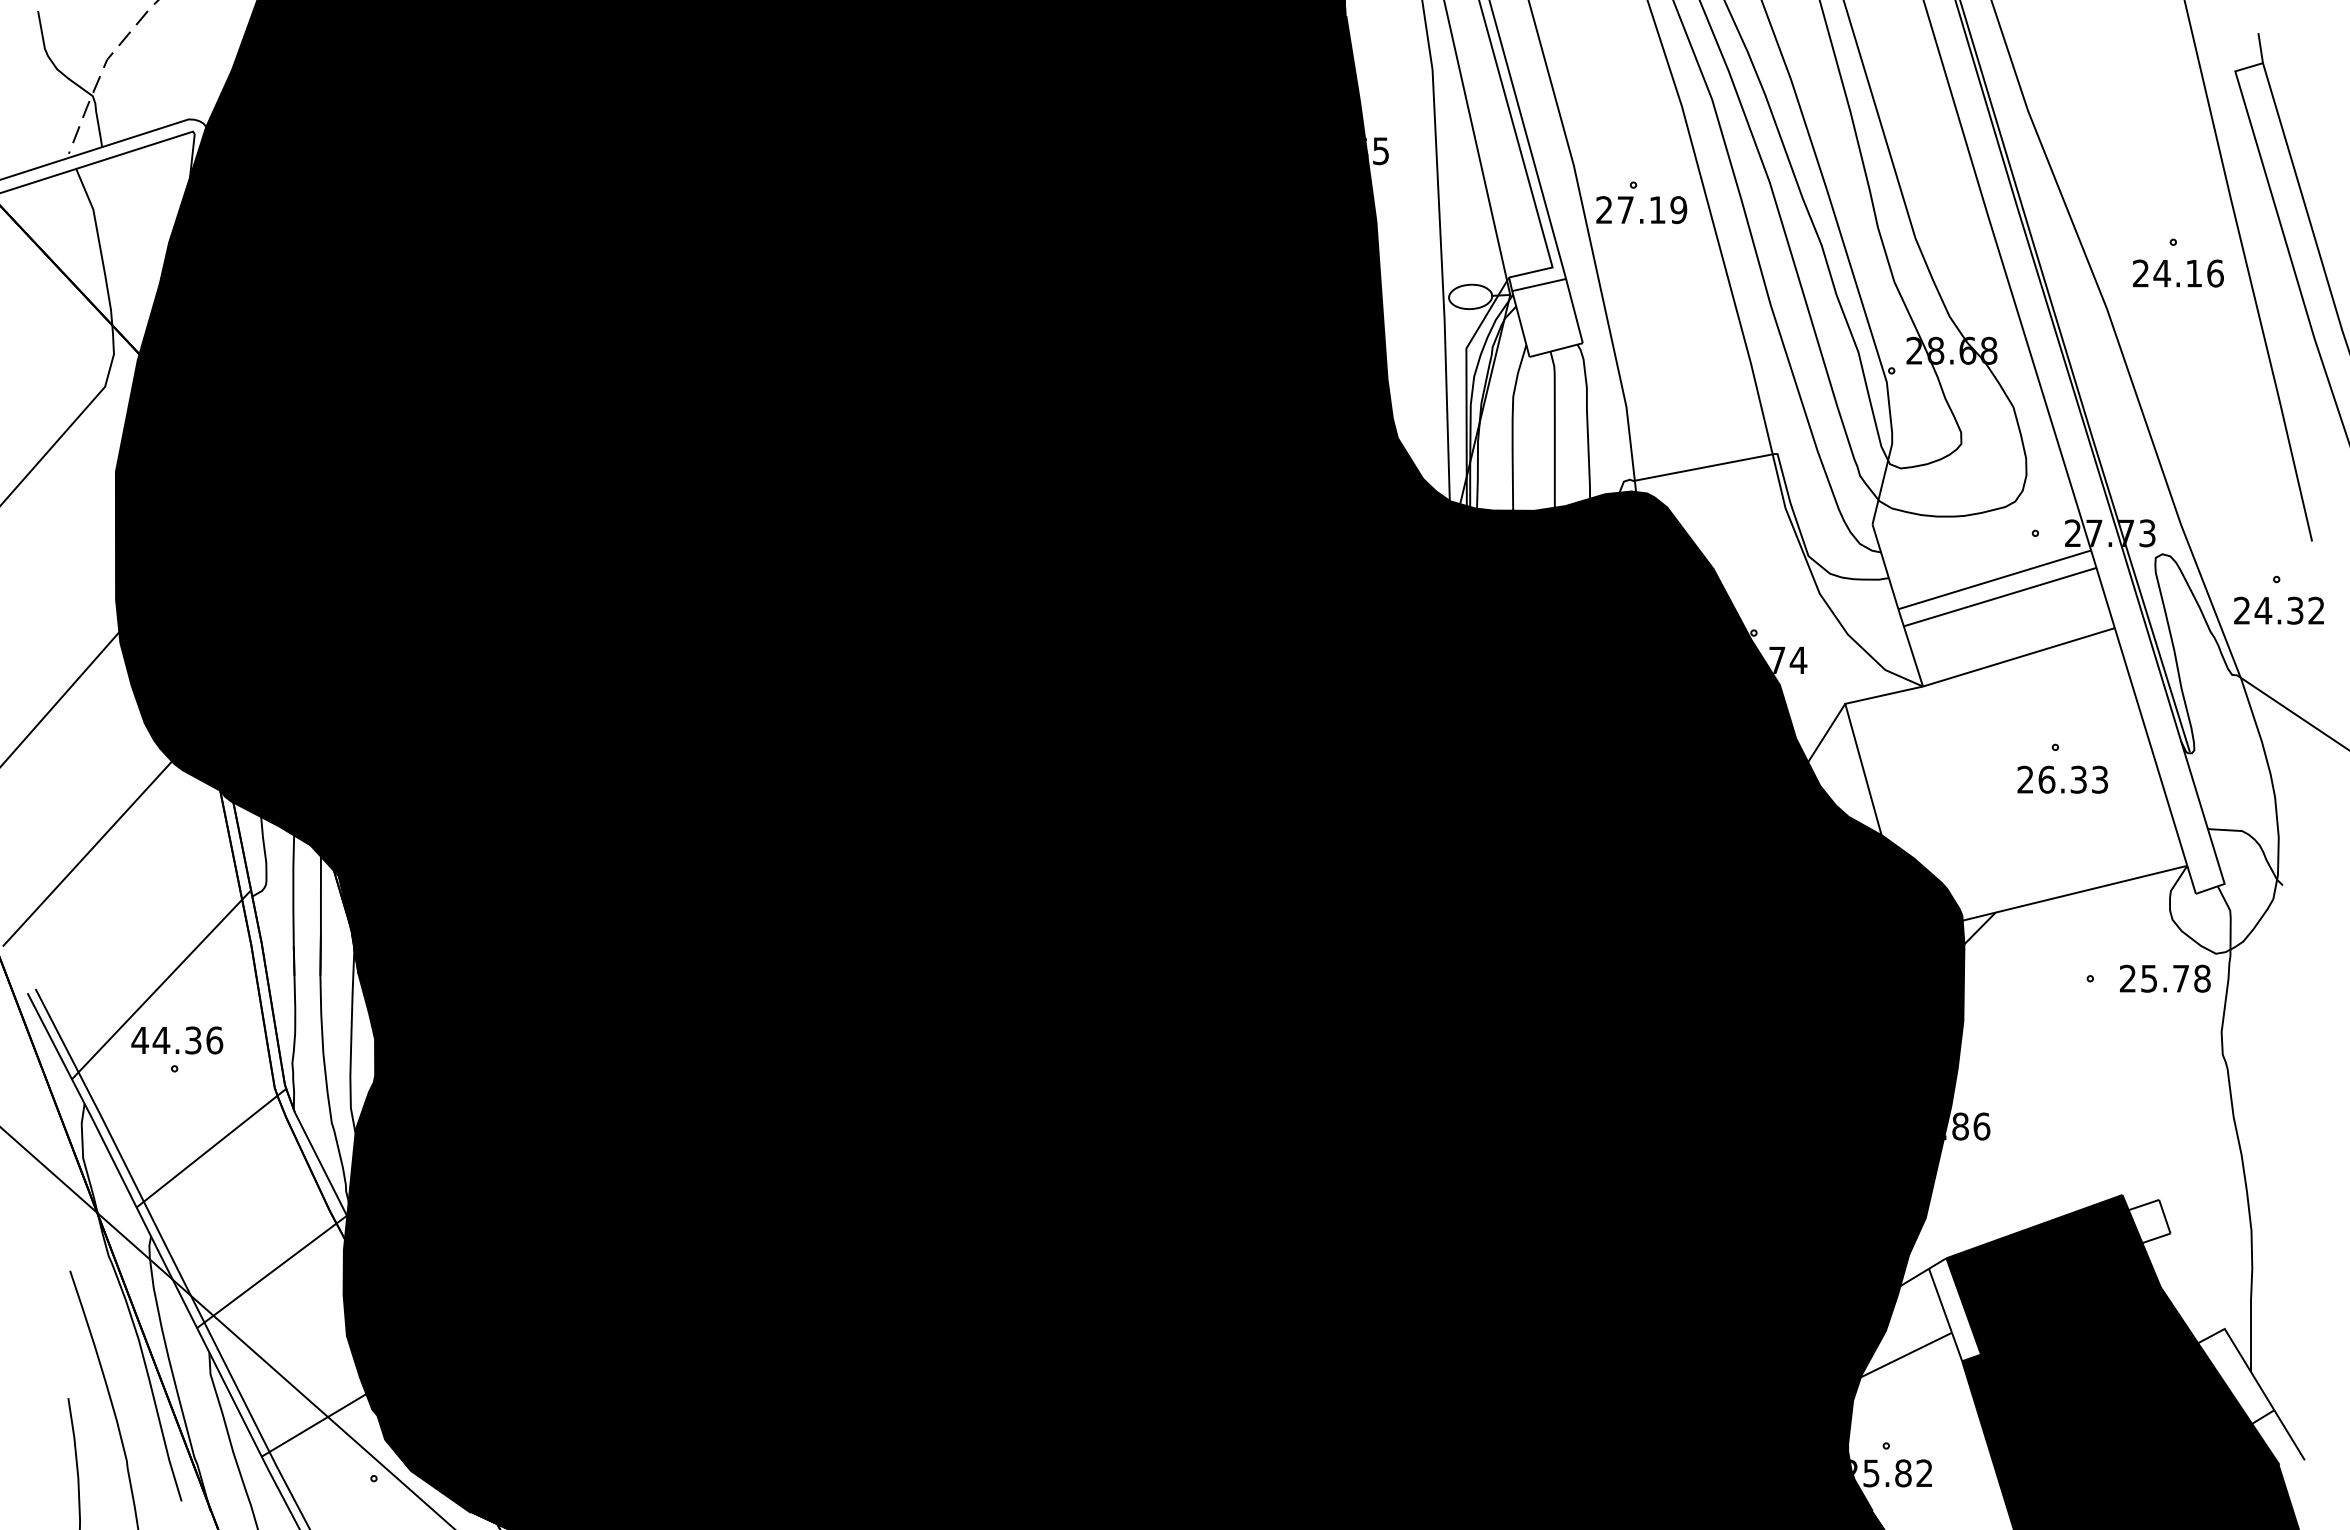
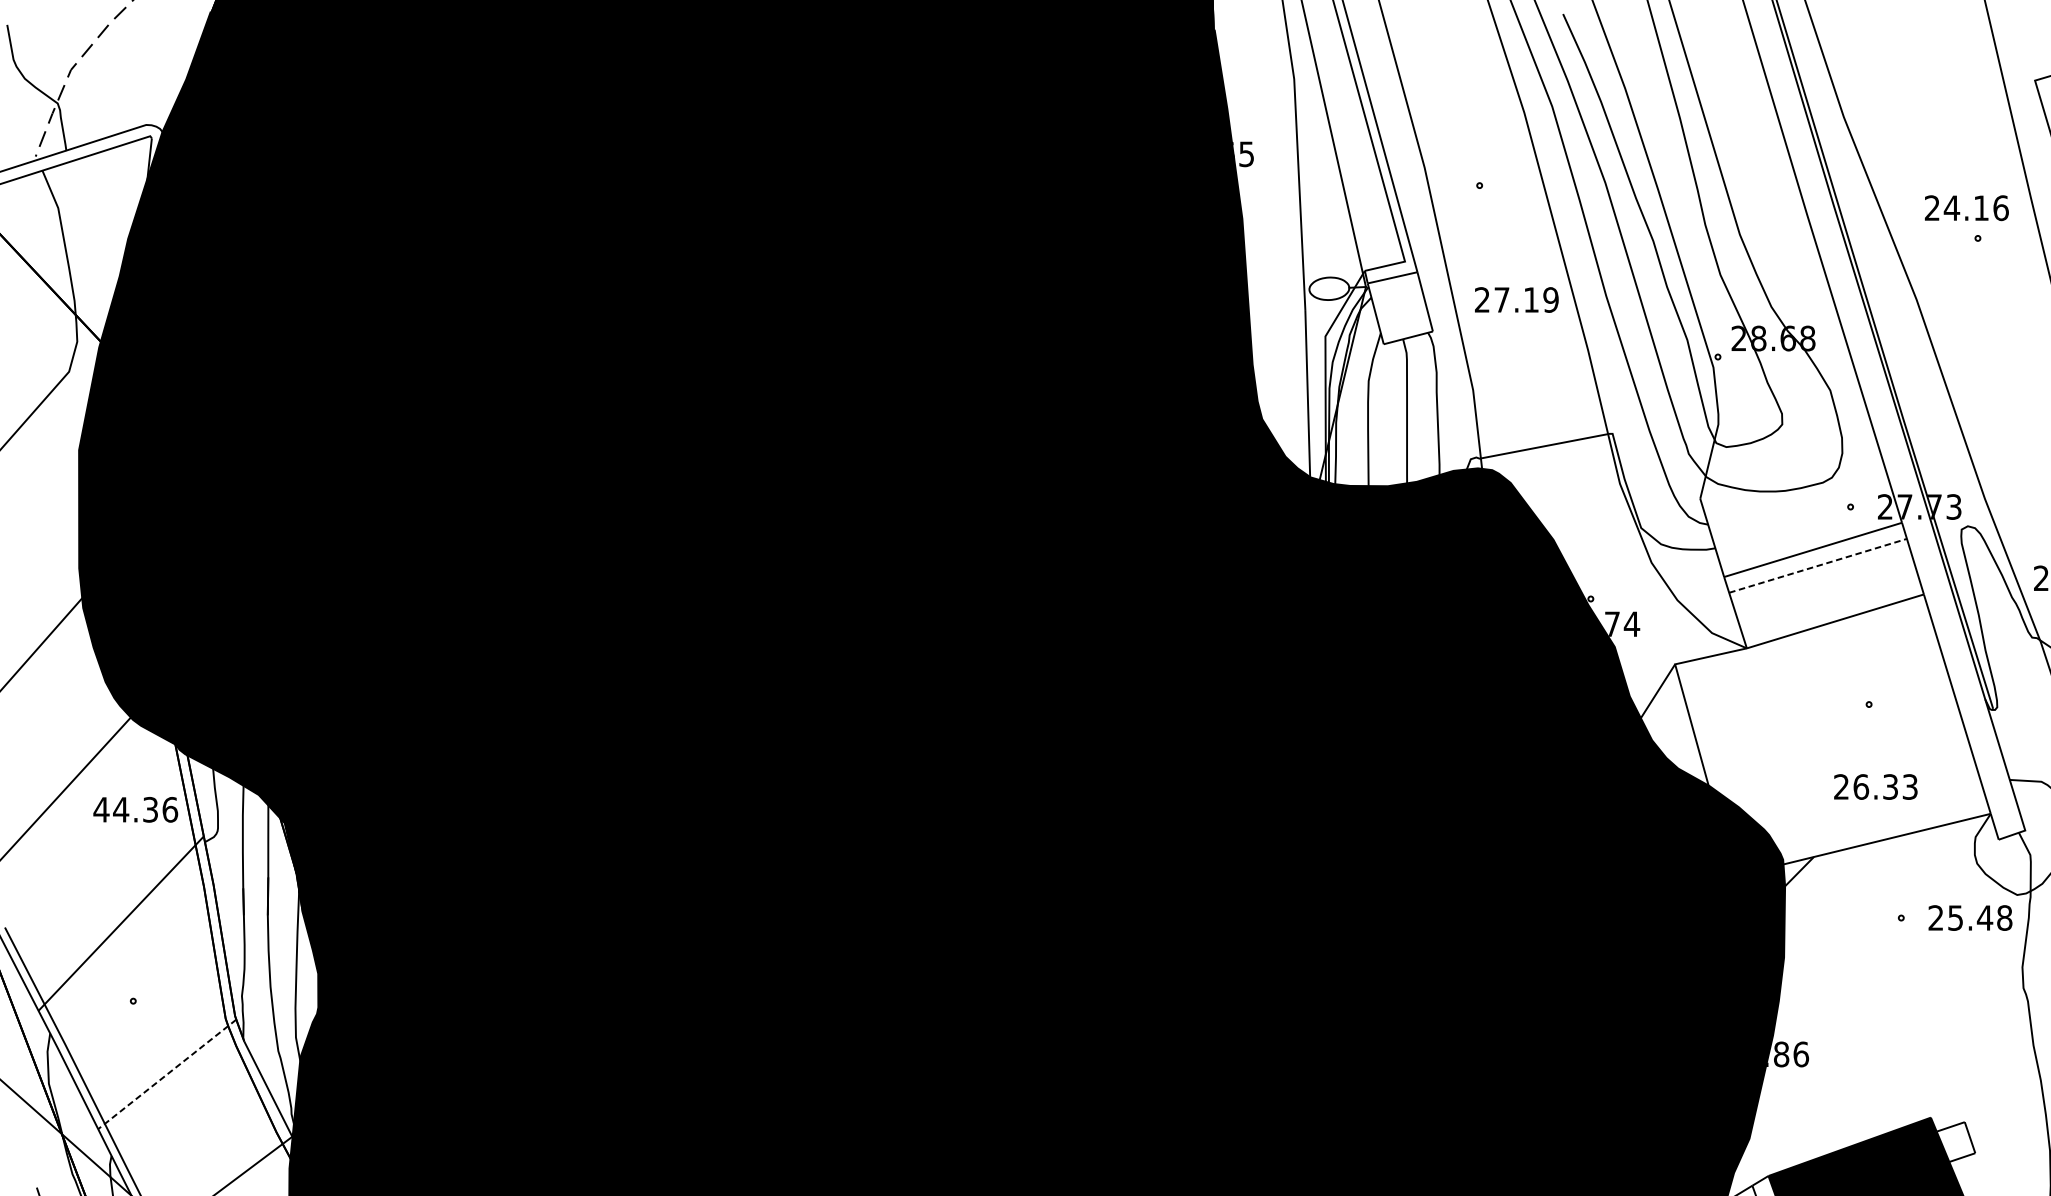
text: (1641, 210) -> (1516, 300), moved
text: (2178, 273) -> (1966, 208), moved
line: (2000, 597) -> (1818, 566), solid -> dashed
text: (2062, 779) -> (1875, 786), moved
text: (2180, 978) -> (1984, 917), 25.78 -> 25.48
text: (177, 1040) -> (135, 809), moved
line: (211, 1148) -> (167, 1074), solid -> dashed

